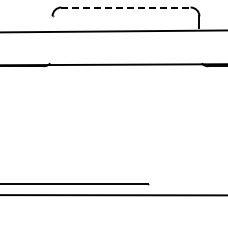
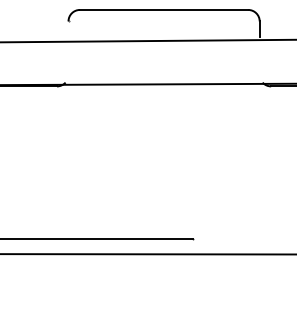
line: (125, 7) -> (163, 9), dashed -> solid

